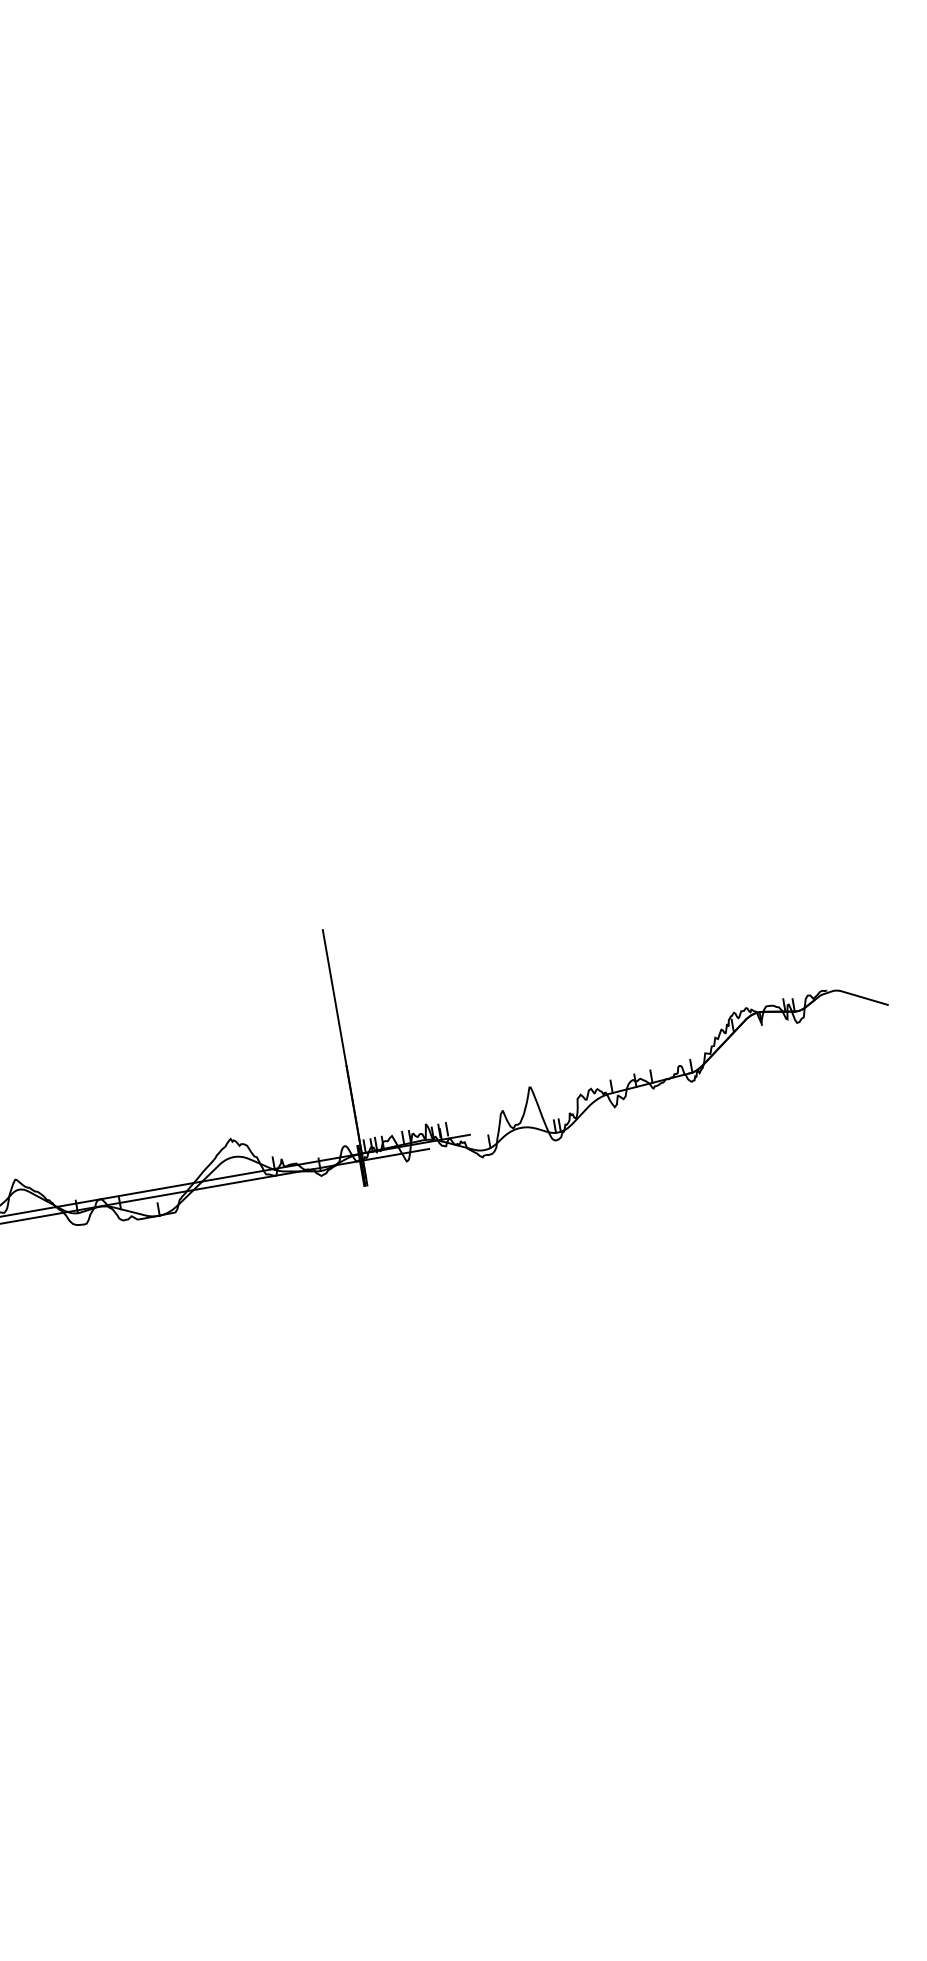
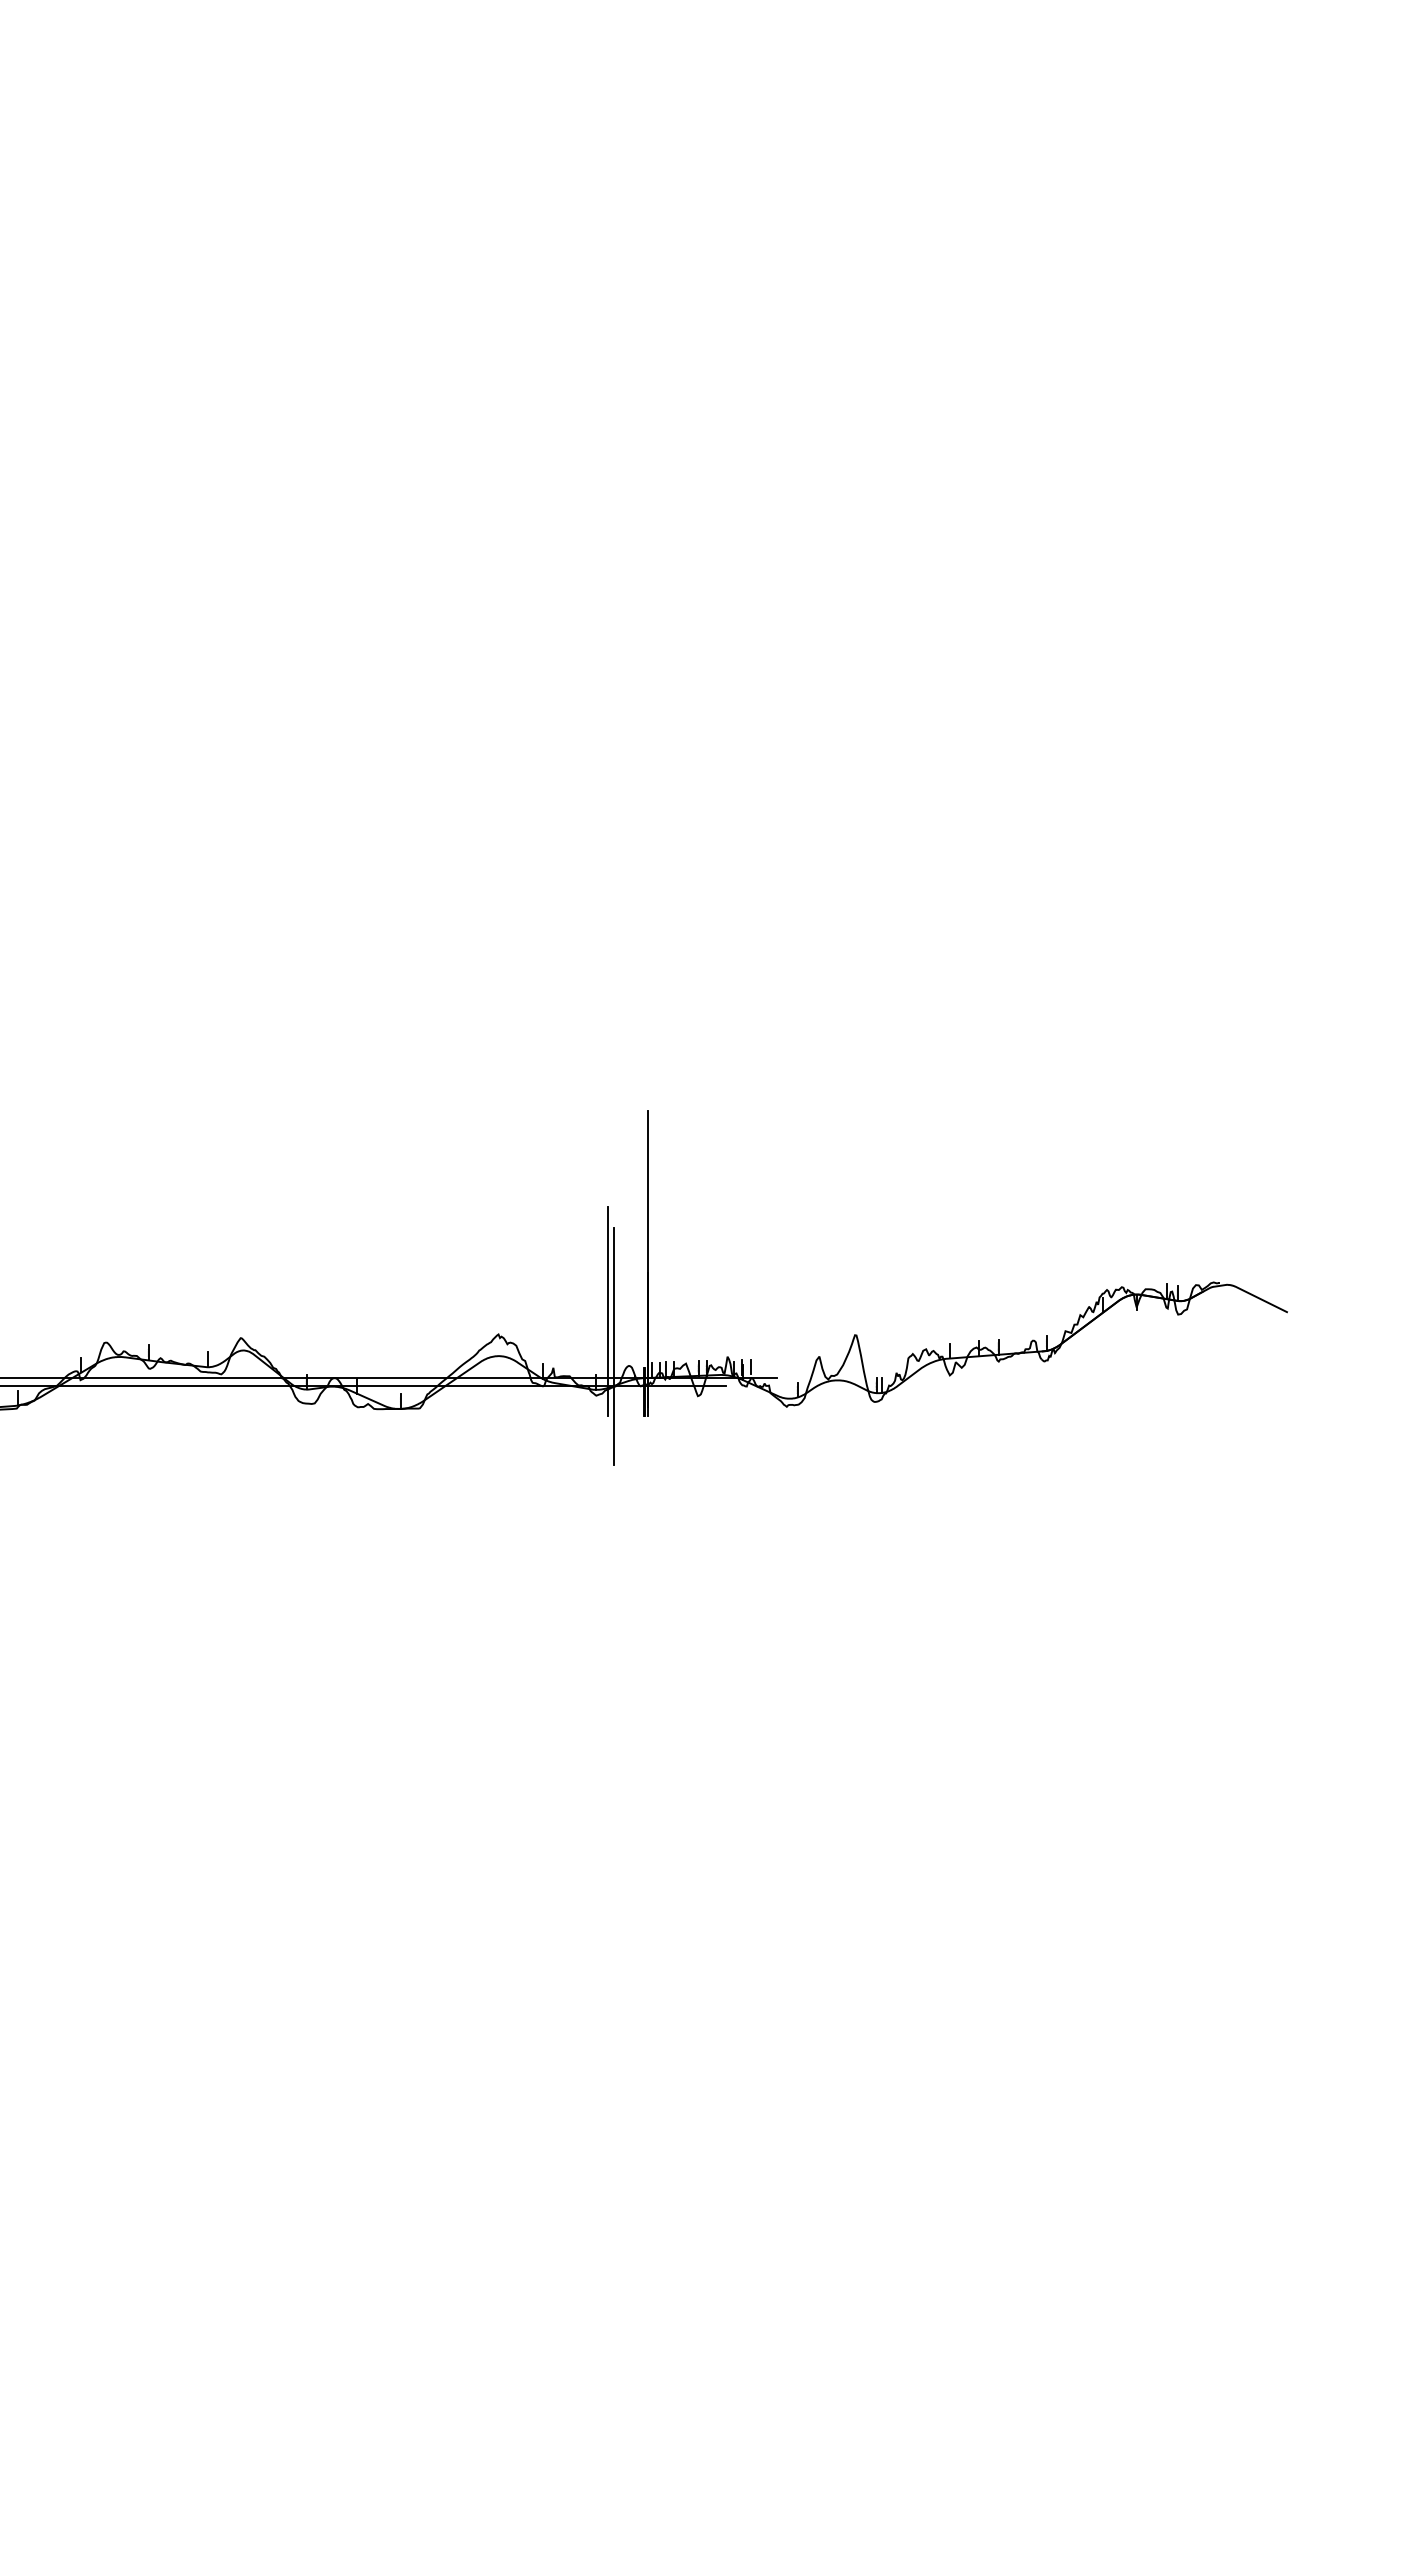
line: (319, 1103) -> (608, 1311), added
line: (329, 1132) -> (614, 1346), added

